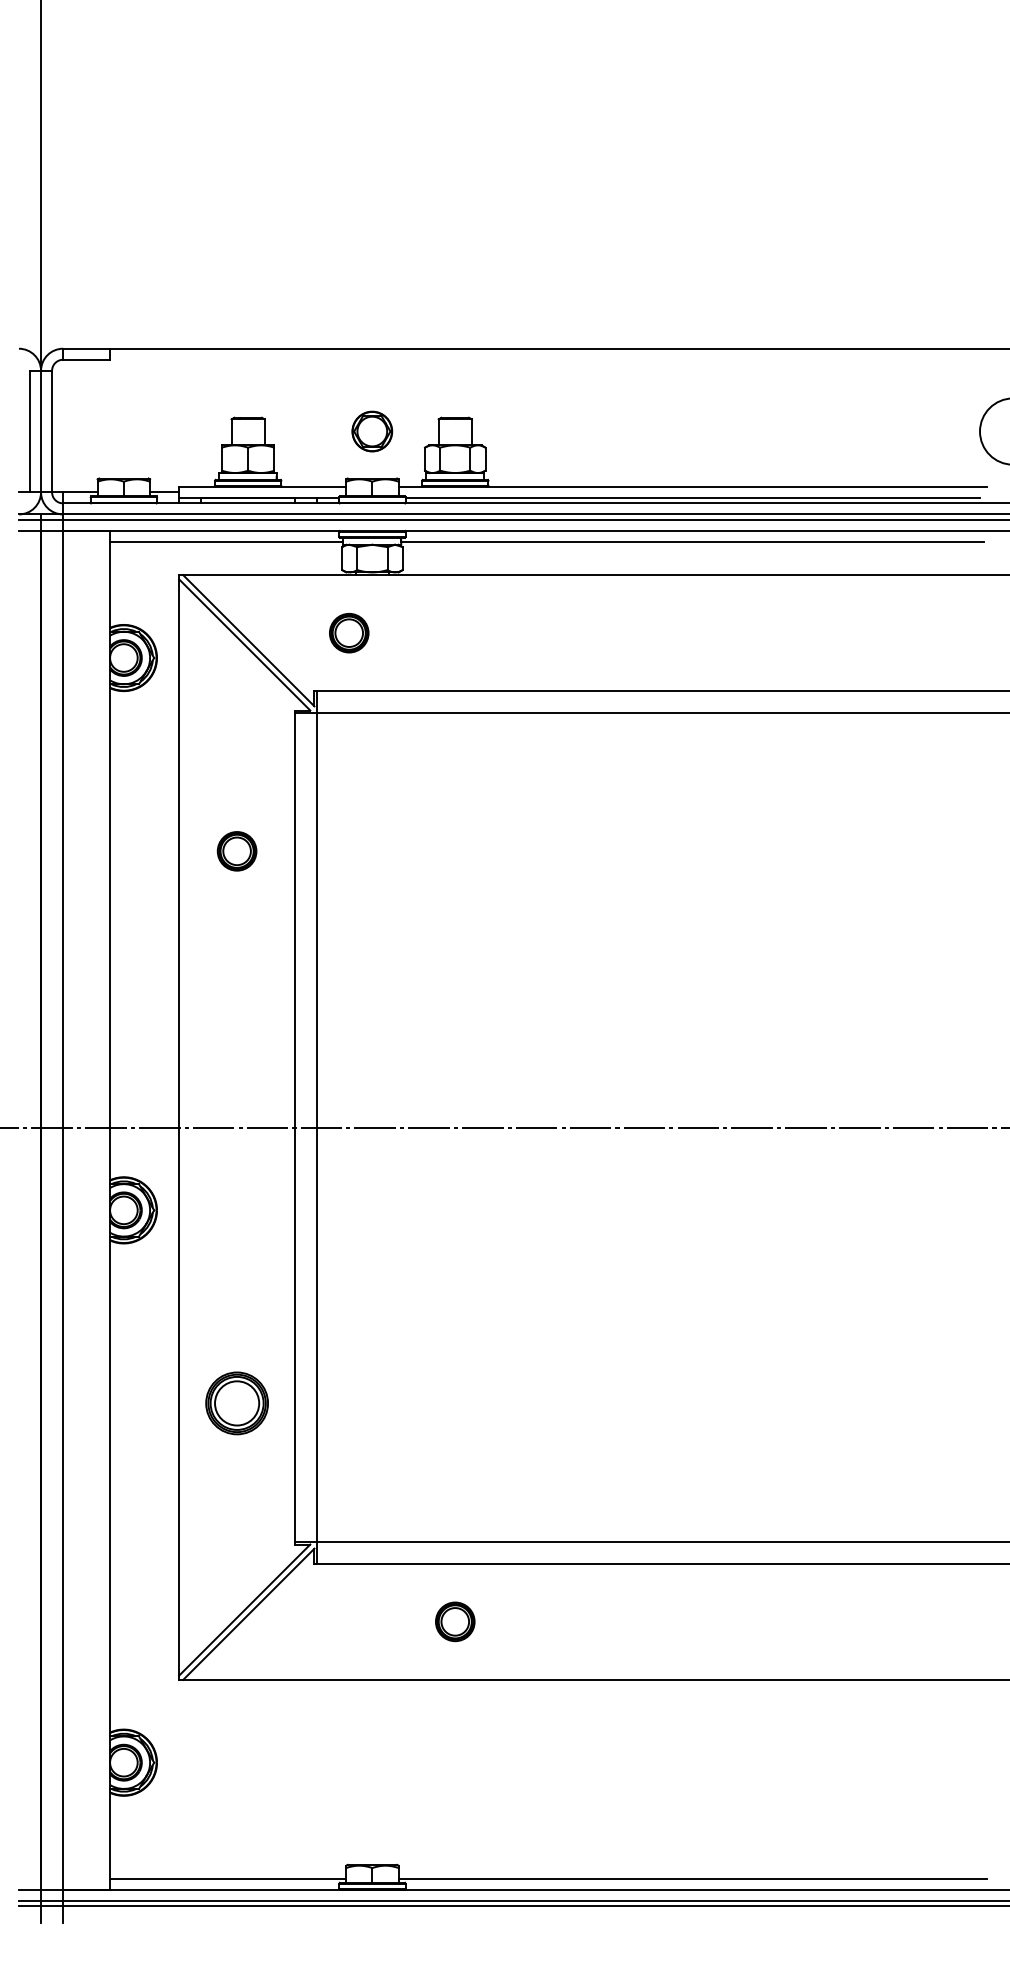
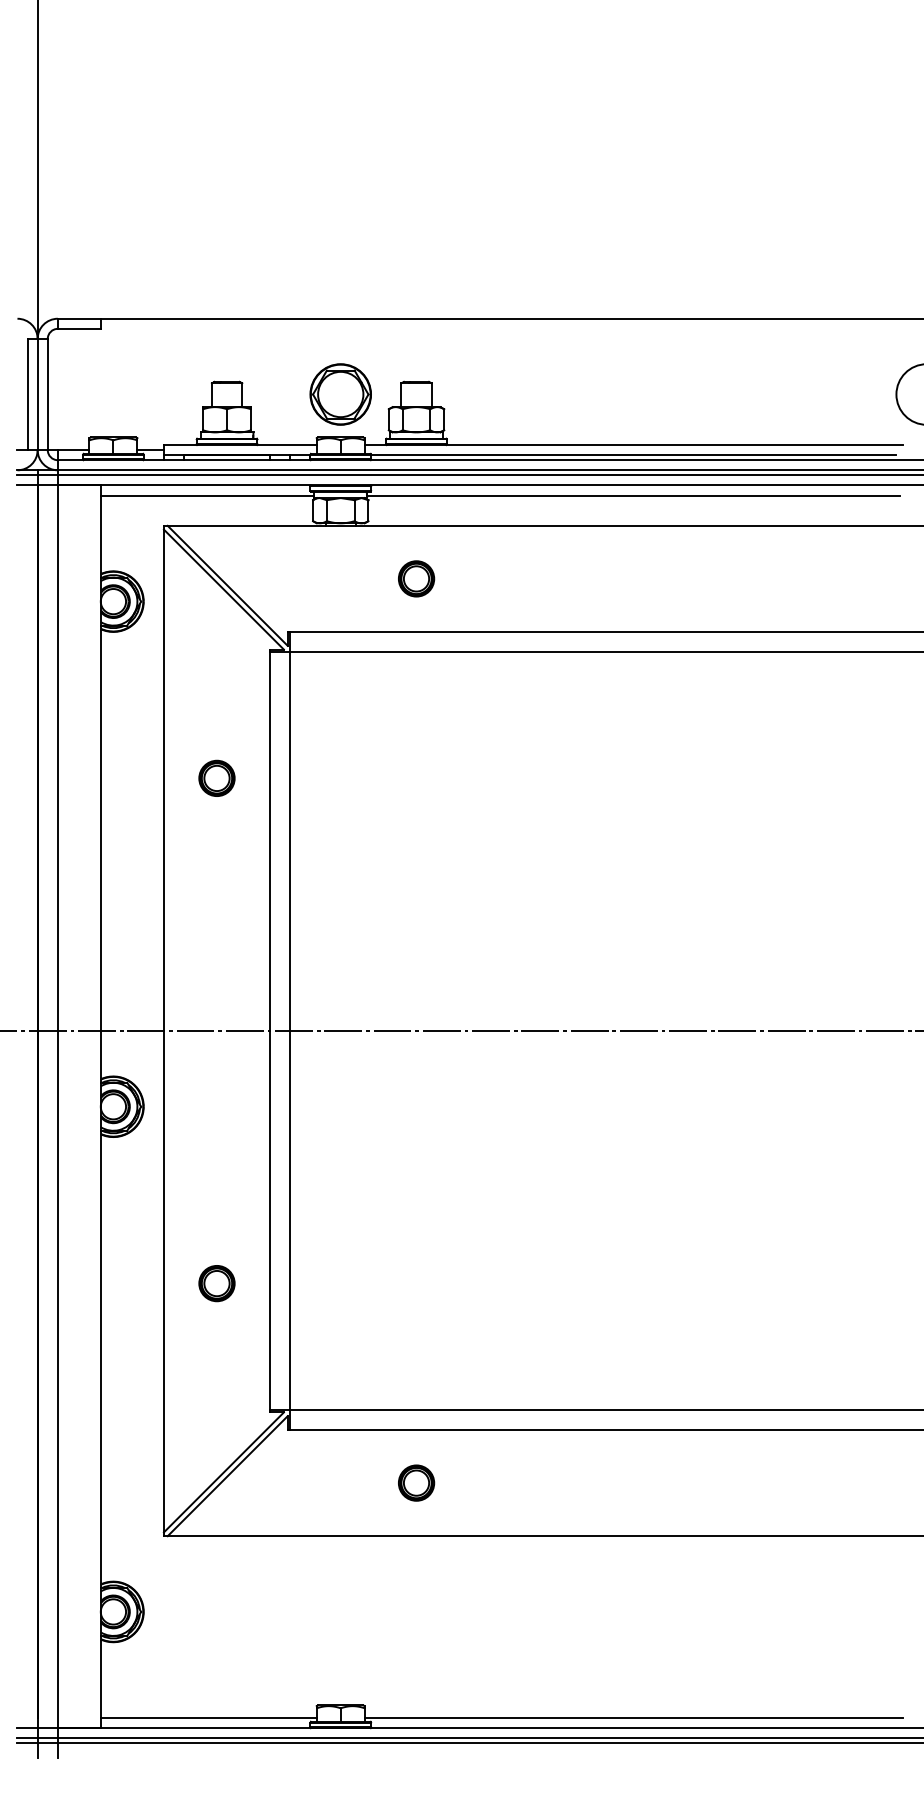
part: (372, 431) -> (340, 394), size x1.67
part: (349, 632) -> (416, 578), moved
part: (236, 1403) -> (216, 1283), size x0.62

